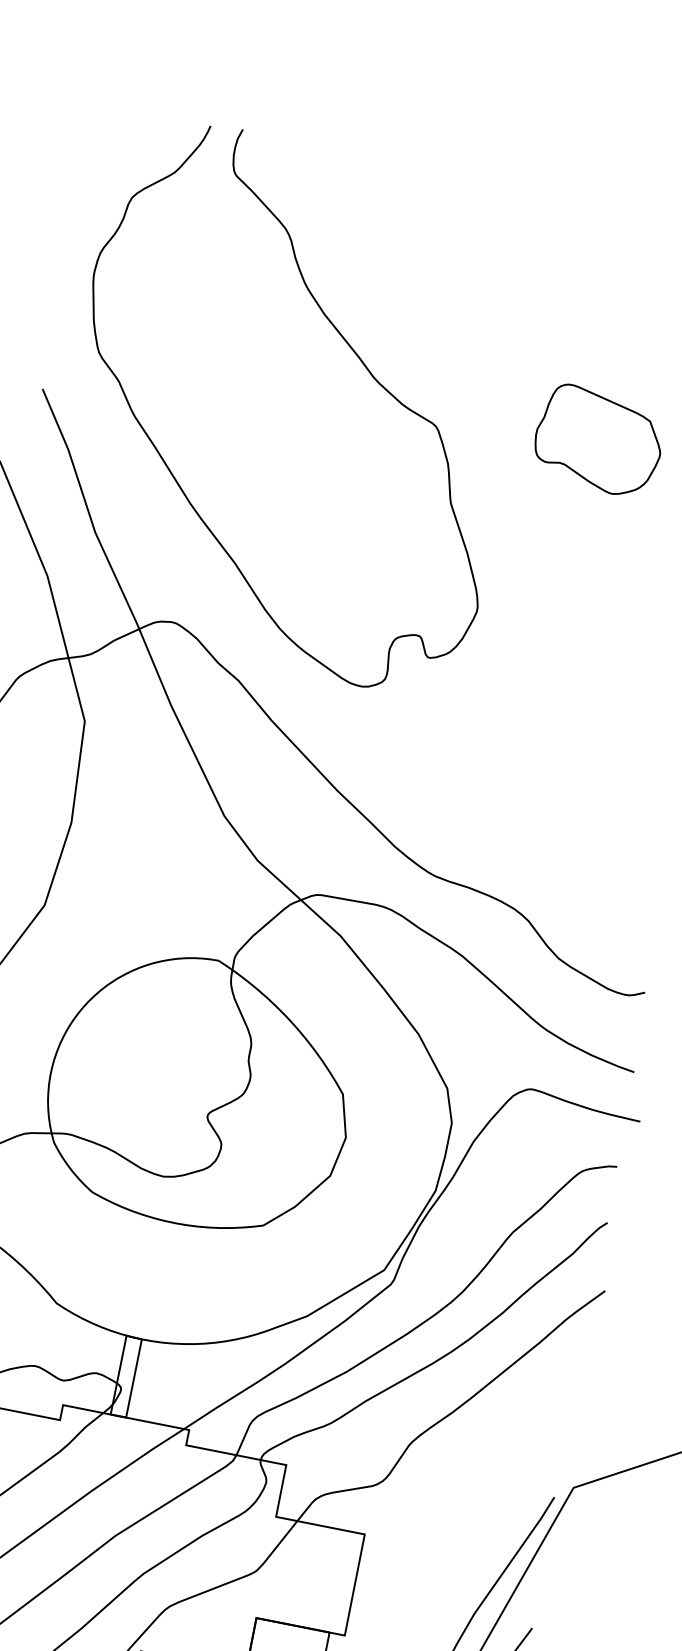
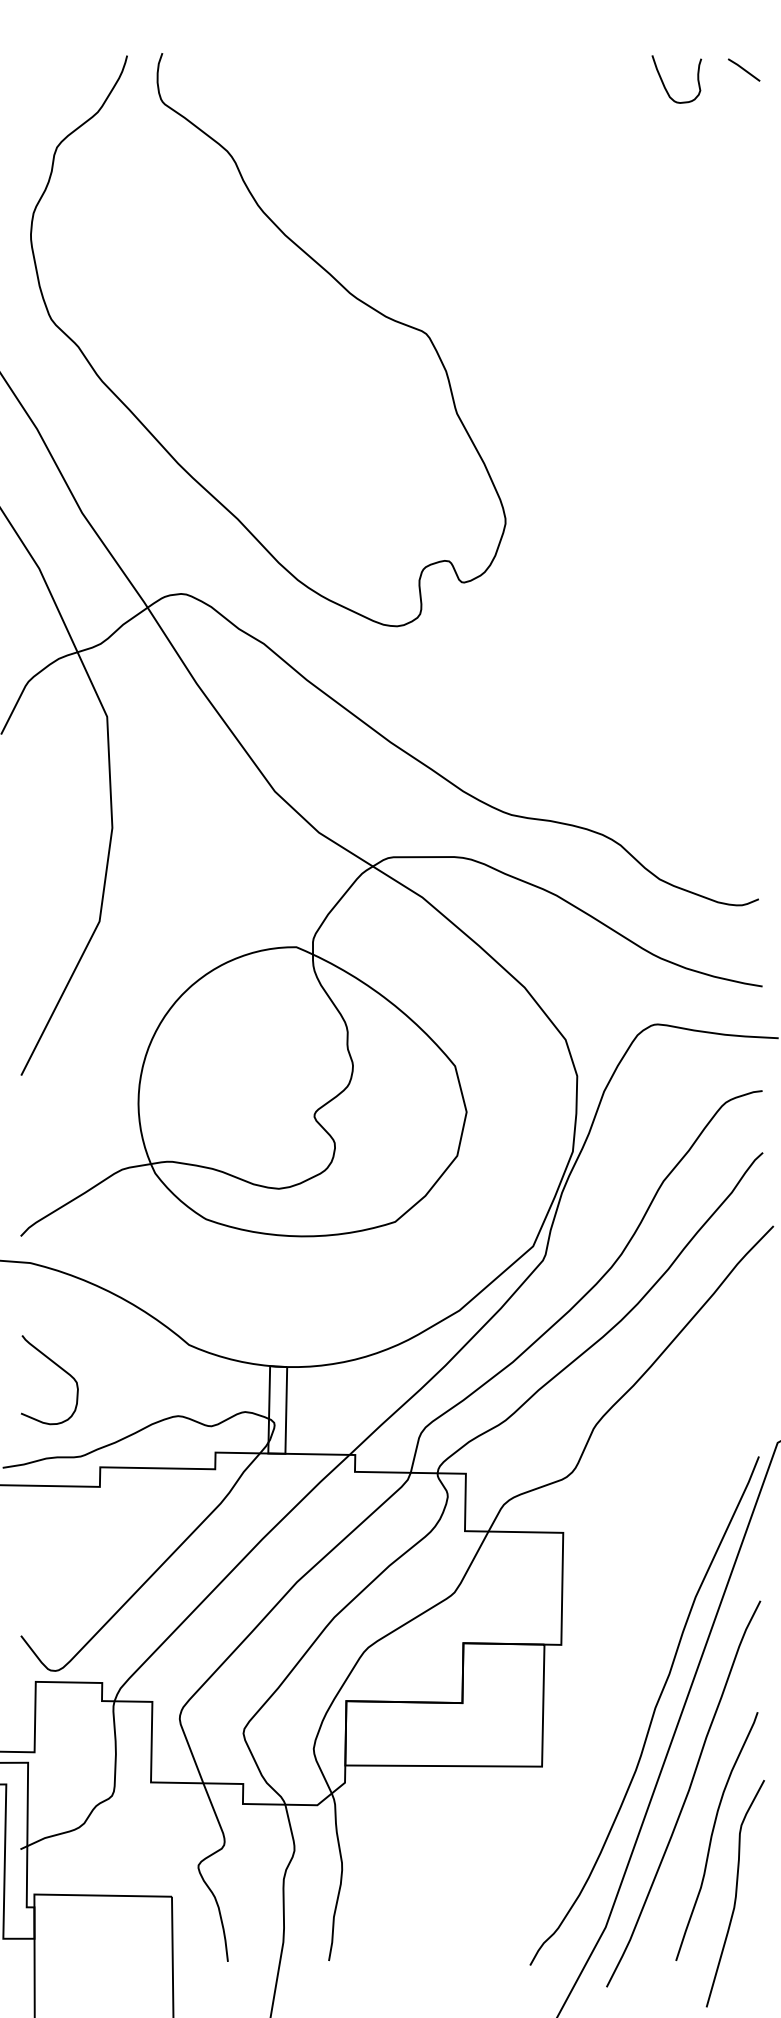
part: (599, 440) -> (603, 317), removed

